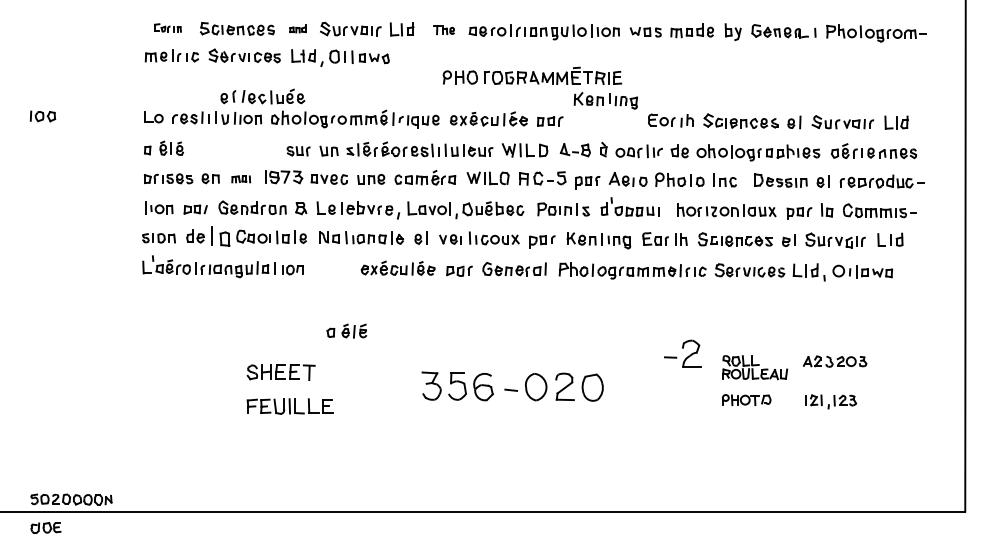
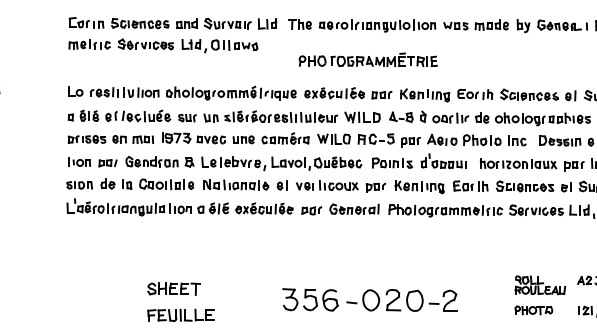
part: (167, 27) -> (86, 22), size x1.67
part: (297, 28) -> (186, 23), size x1.67
part: (444, 29) -> (300, 23), size x1.43
part: (262, 96) -> (138, 115), moved
part: (605, 100) -> (424, 95), moved
part: (240, 179) -> (142, 139), size x1.43
part: (220, 236) -> (127, 183), size x0.62
part: (346, 330) -> (212, 207), moved
part: (682, 353) -> (443, 300), moved

